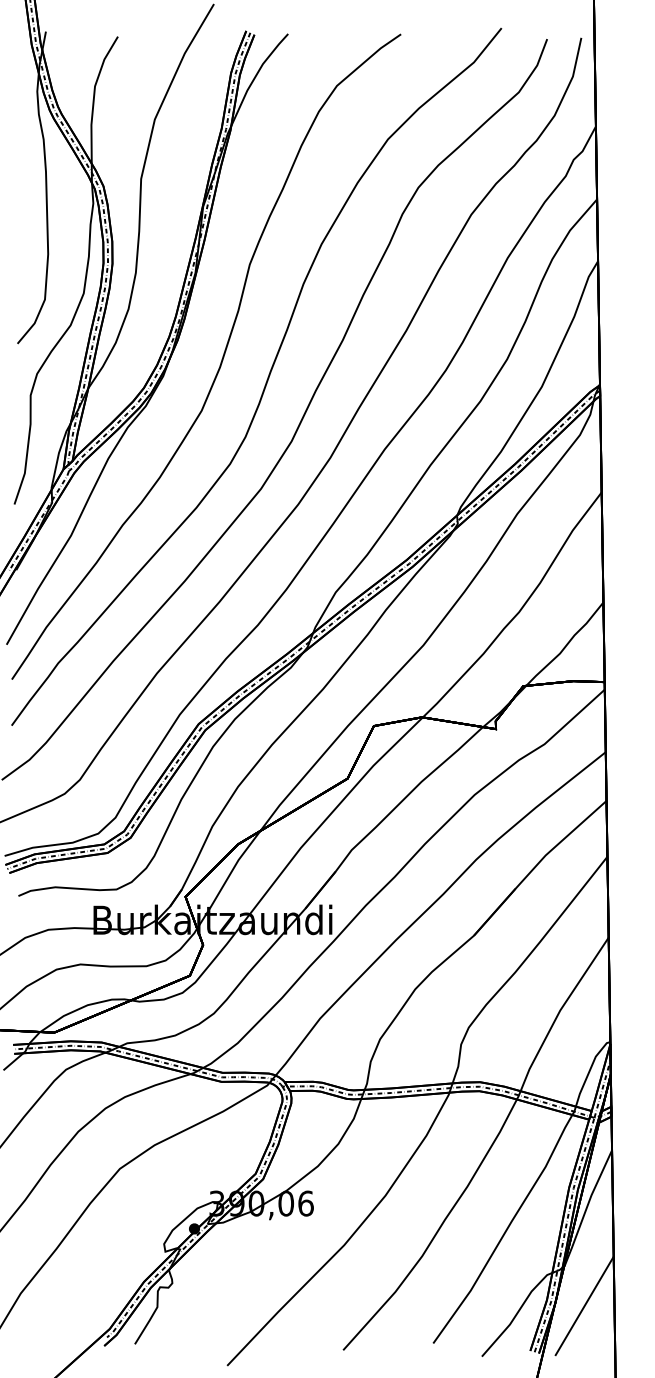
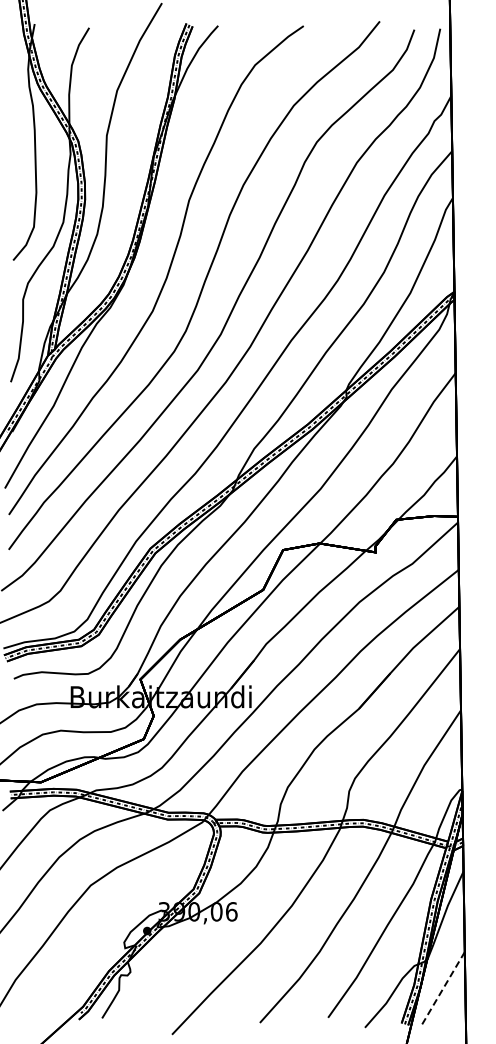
line: (584, 1306) -> (442, 989), solid -> dashed

